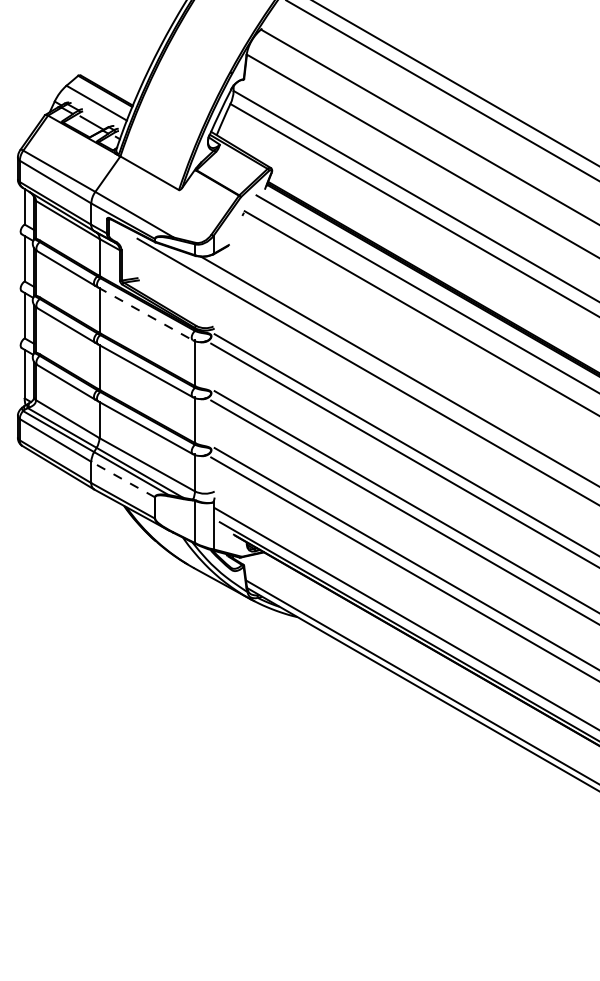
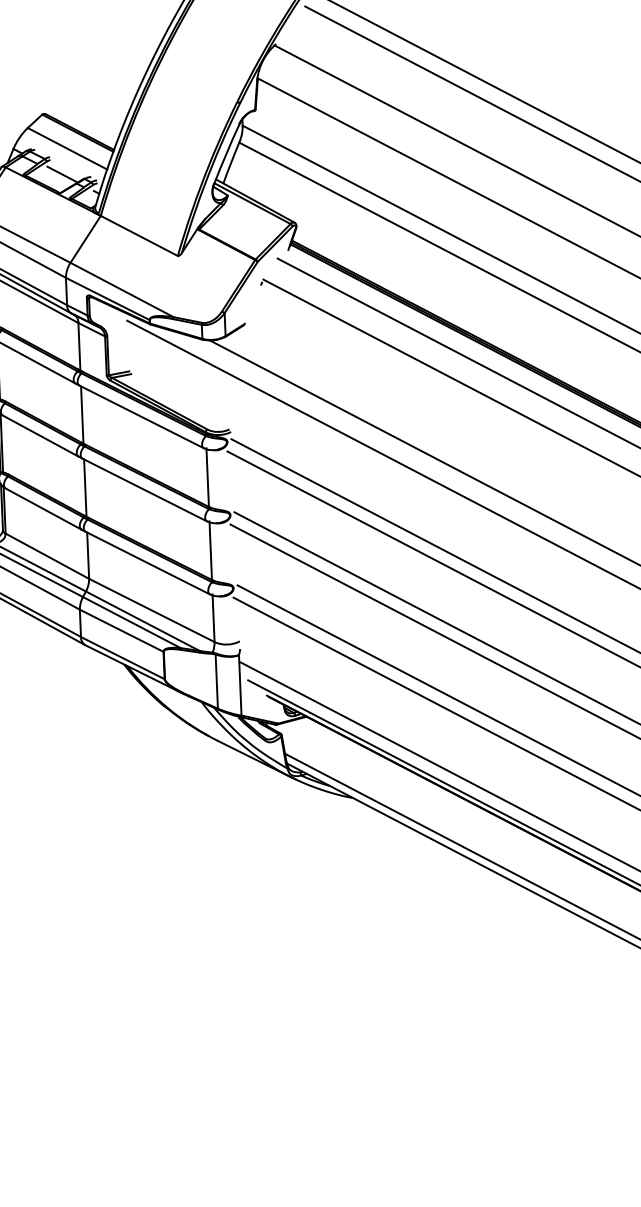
line: (145, 314) -> (141, 417), dashed -> solid
line: (122, 479) -> (120, 630), dashed -> solid

